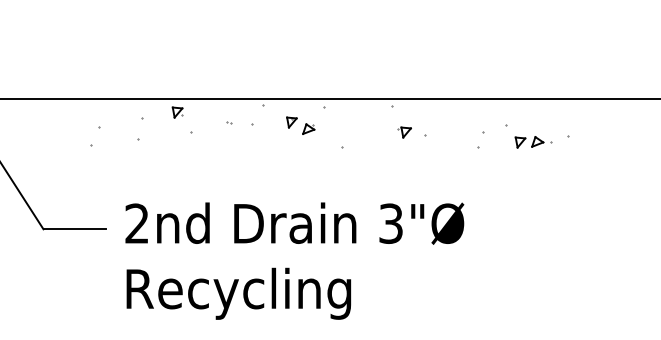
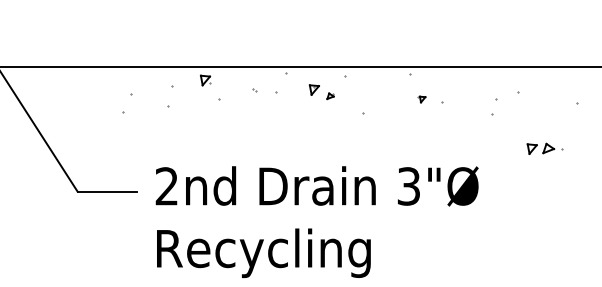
part: (308, 128) -> (330, 95), size x0.6
part: (404, 132) -> (421, 99), size x0.6
part: (533, 142) -> (544, 149), moved

